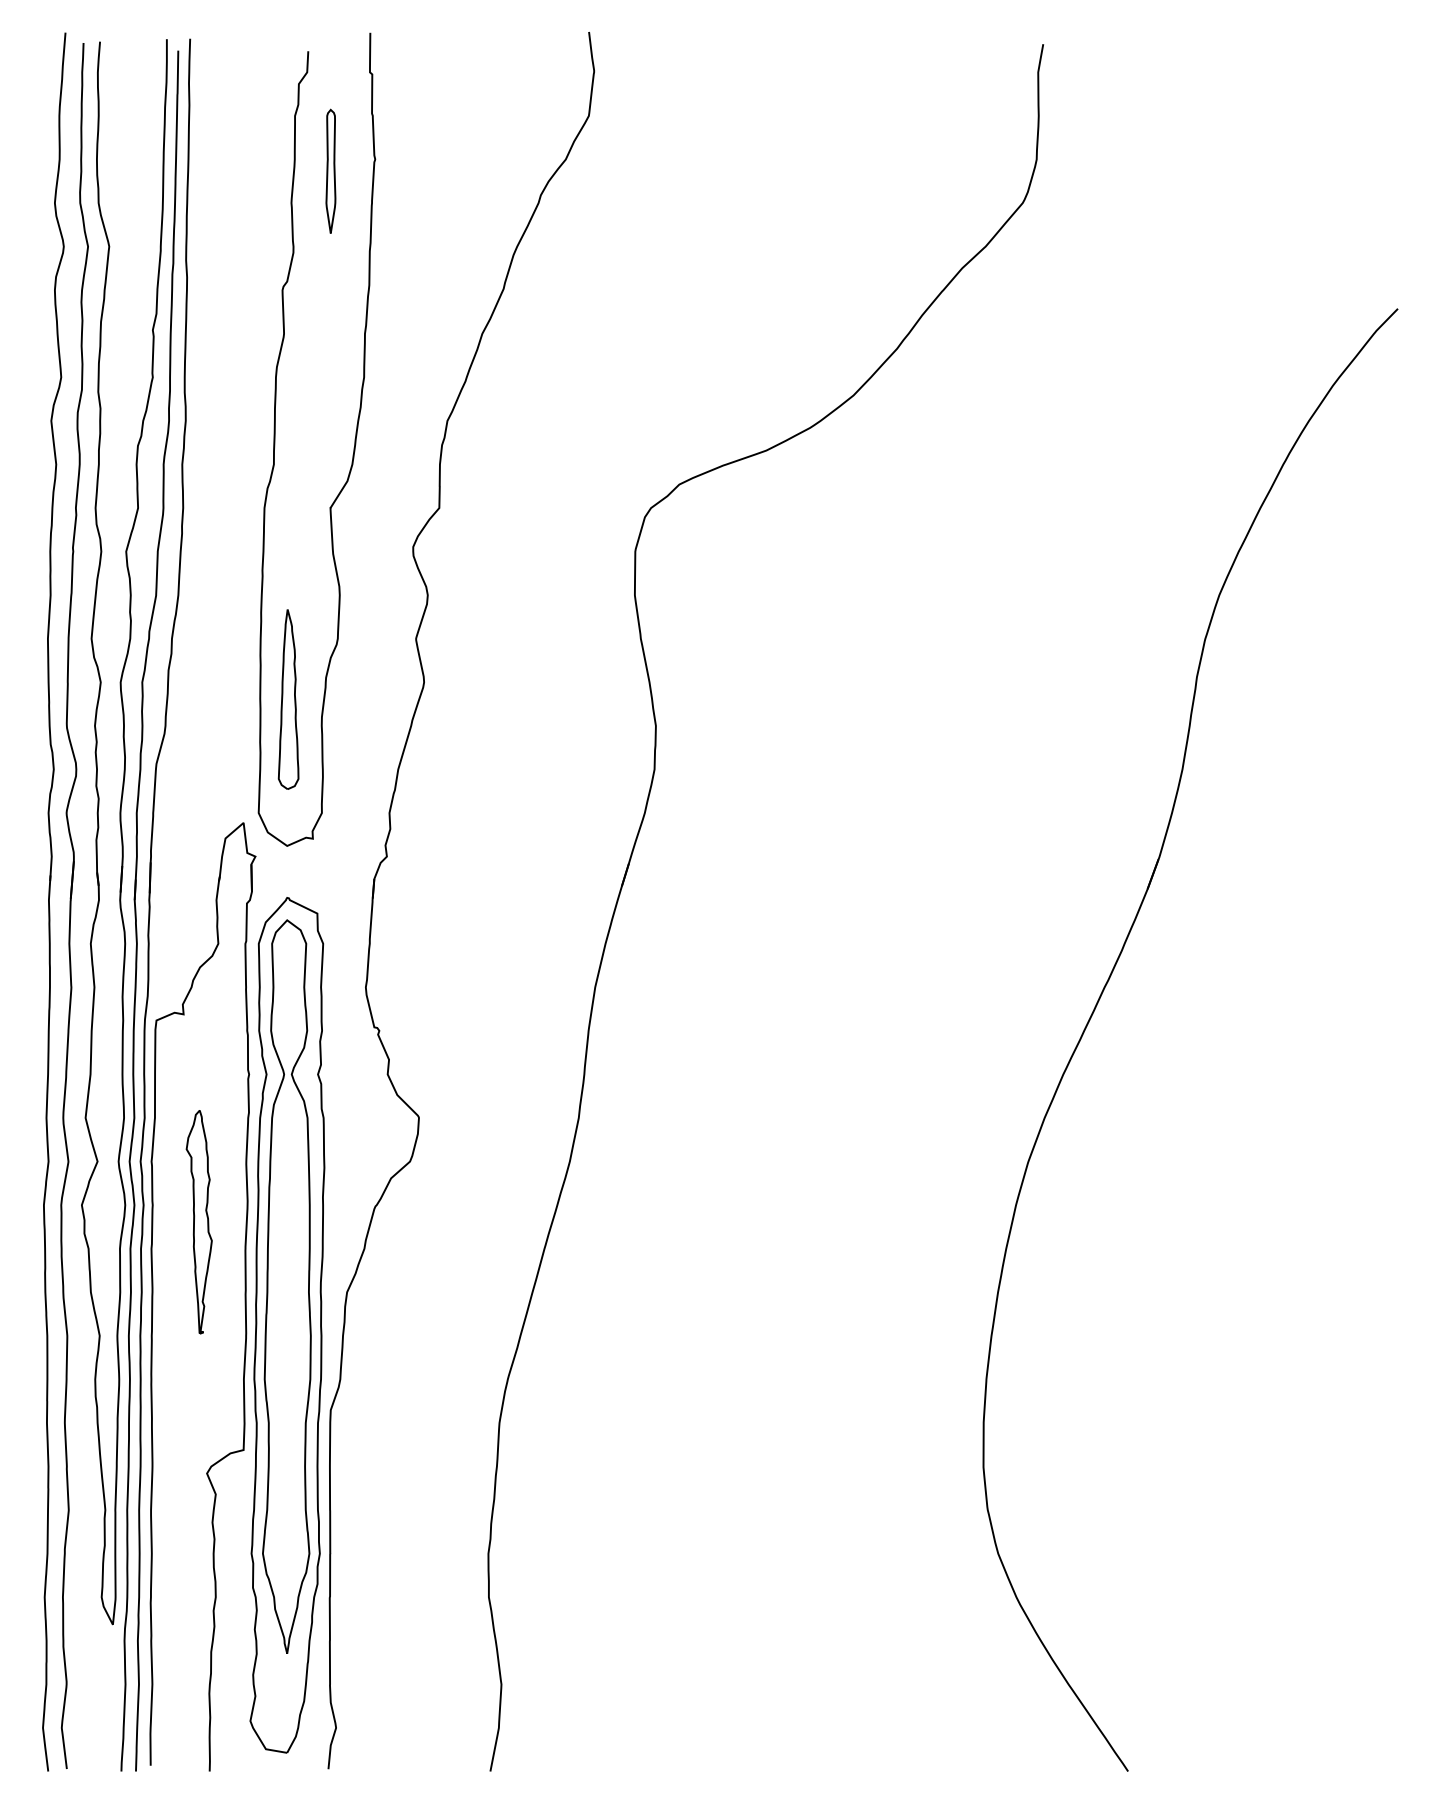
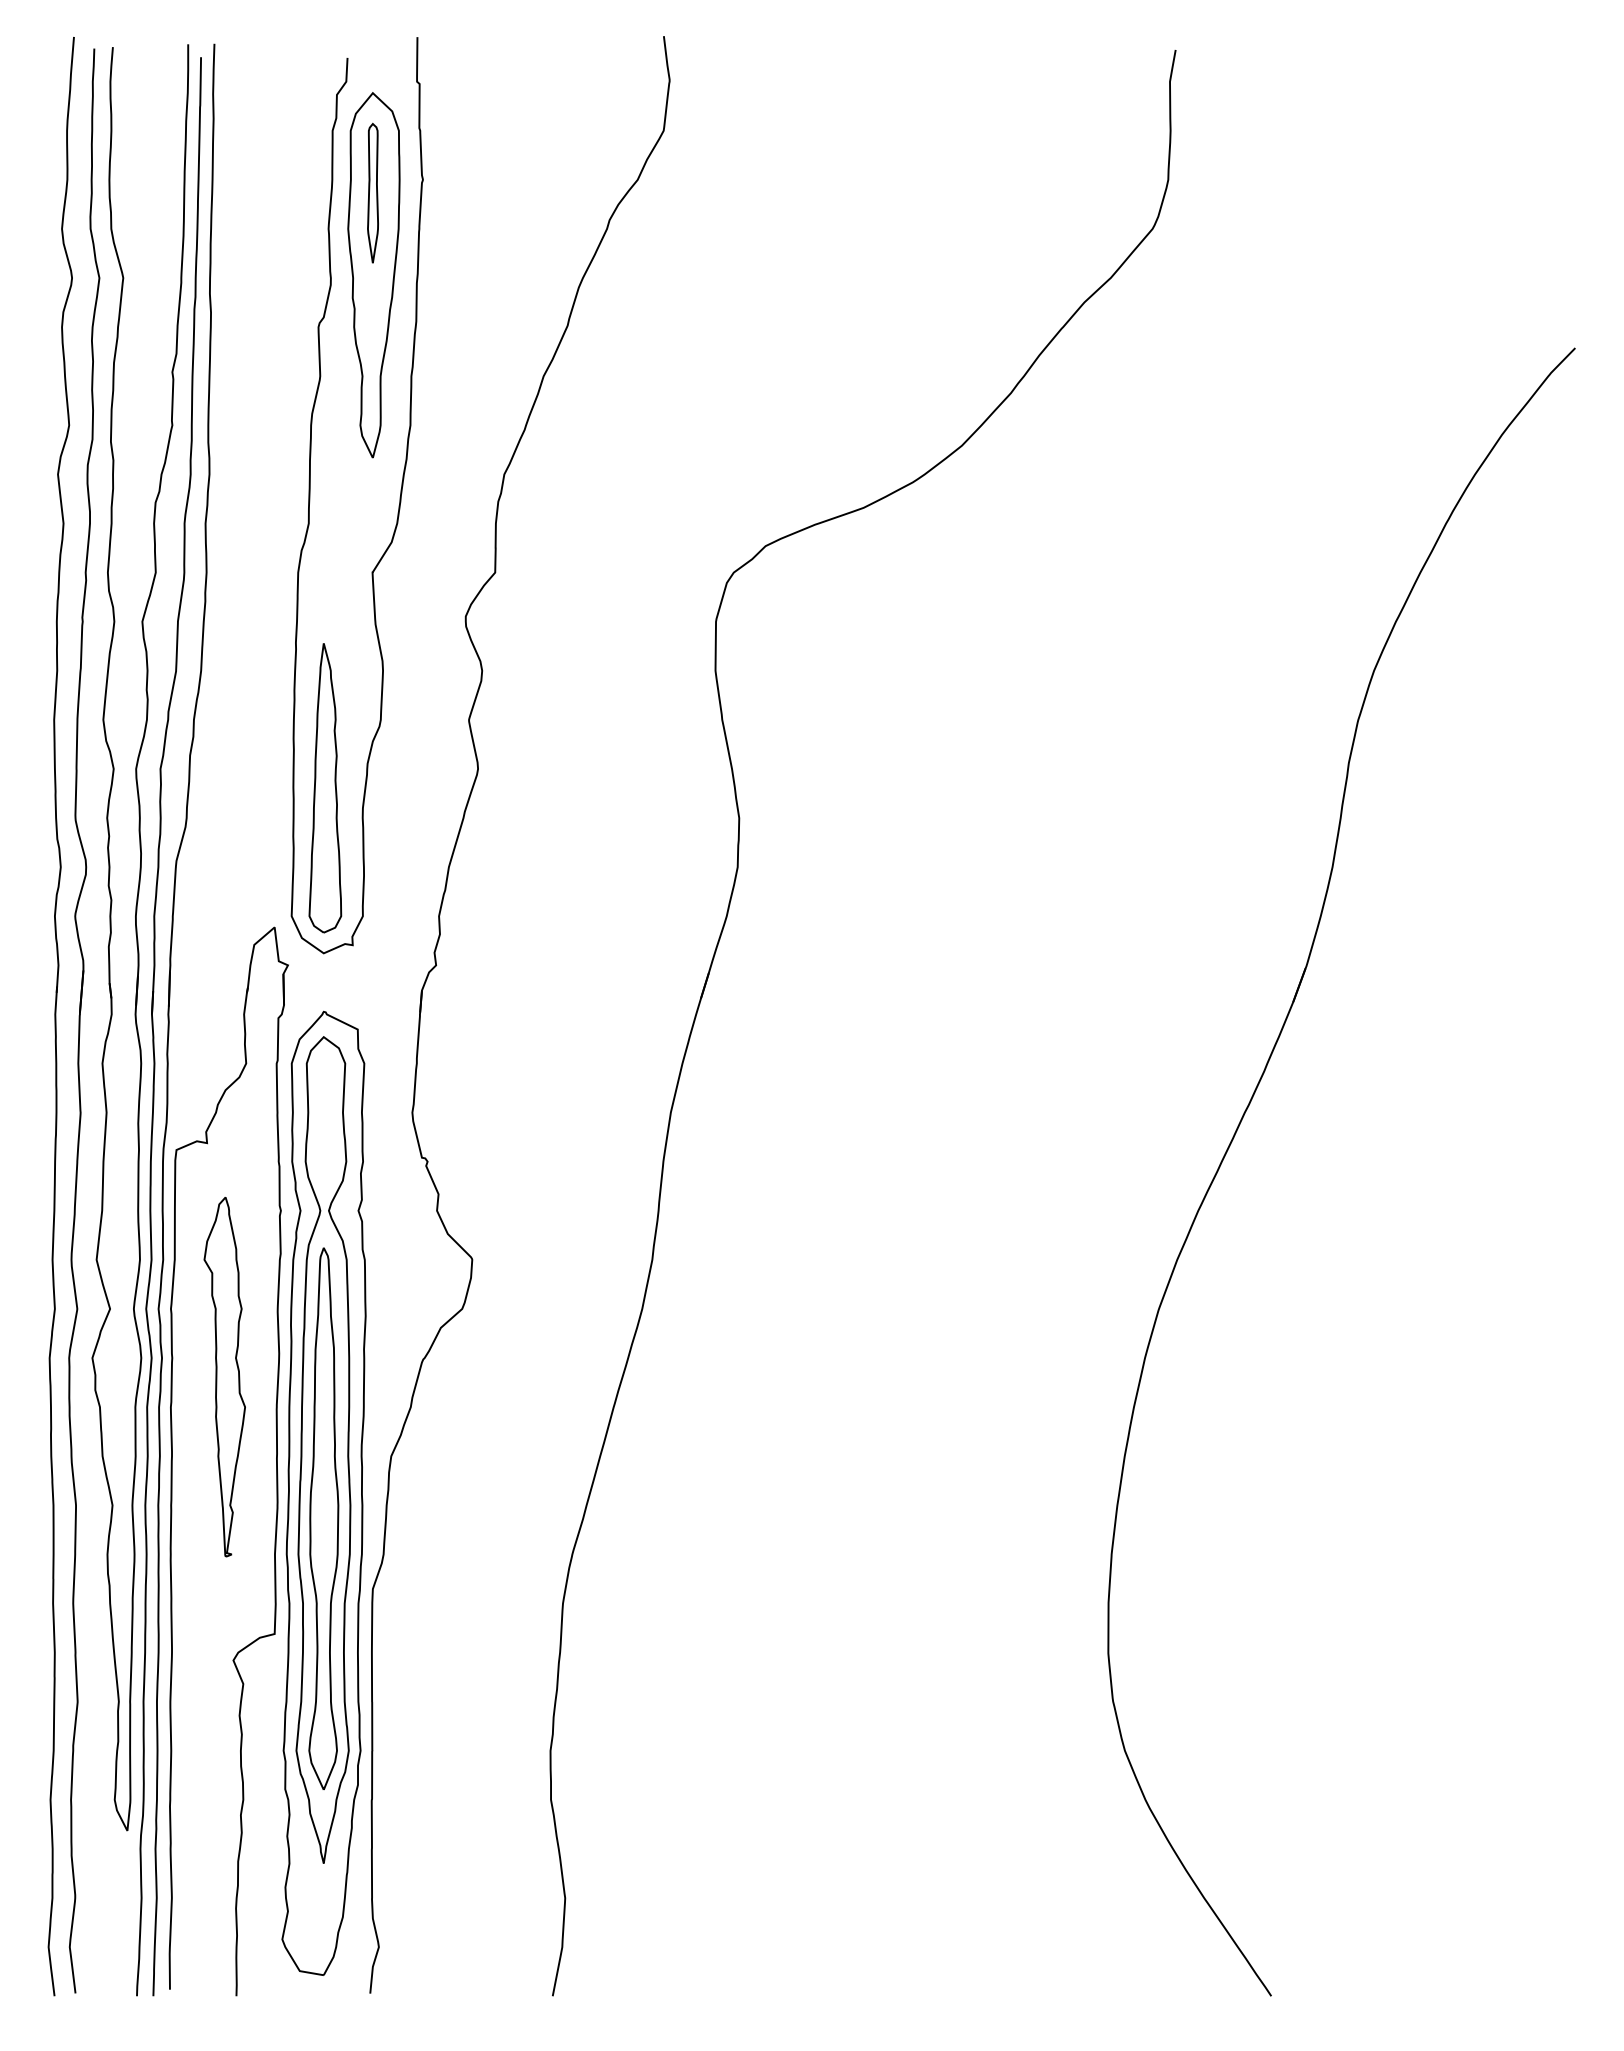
part: (331, 244) -> (373, 275), added
part: (288, 699) -> (325, 788), size x1.43
part: (199, 1222) -> (224, 1377), size x1.43
part: (286, 1347) -> (323, 1518), added

